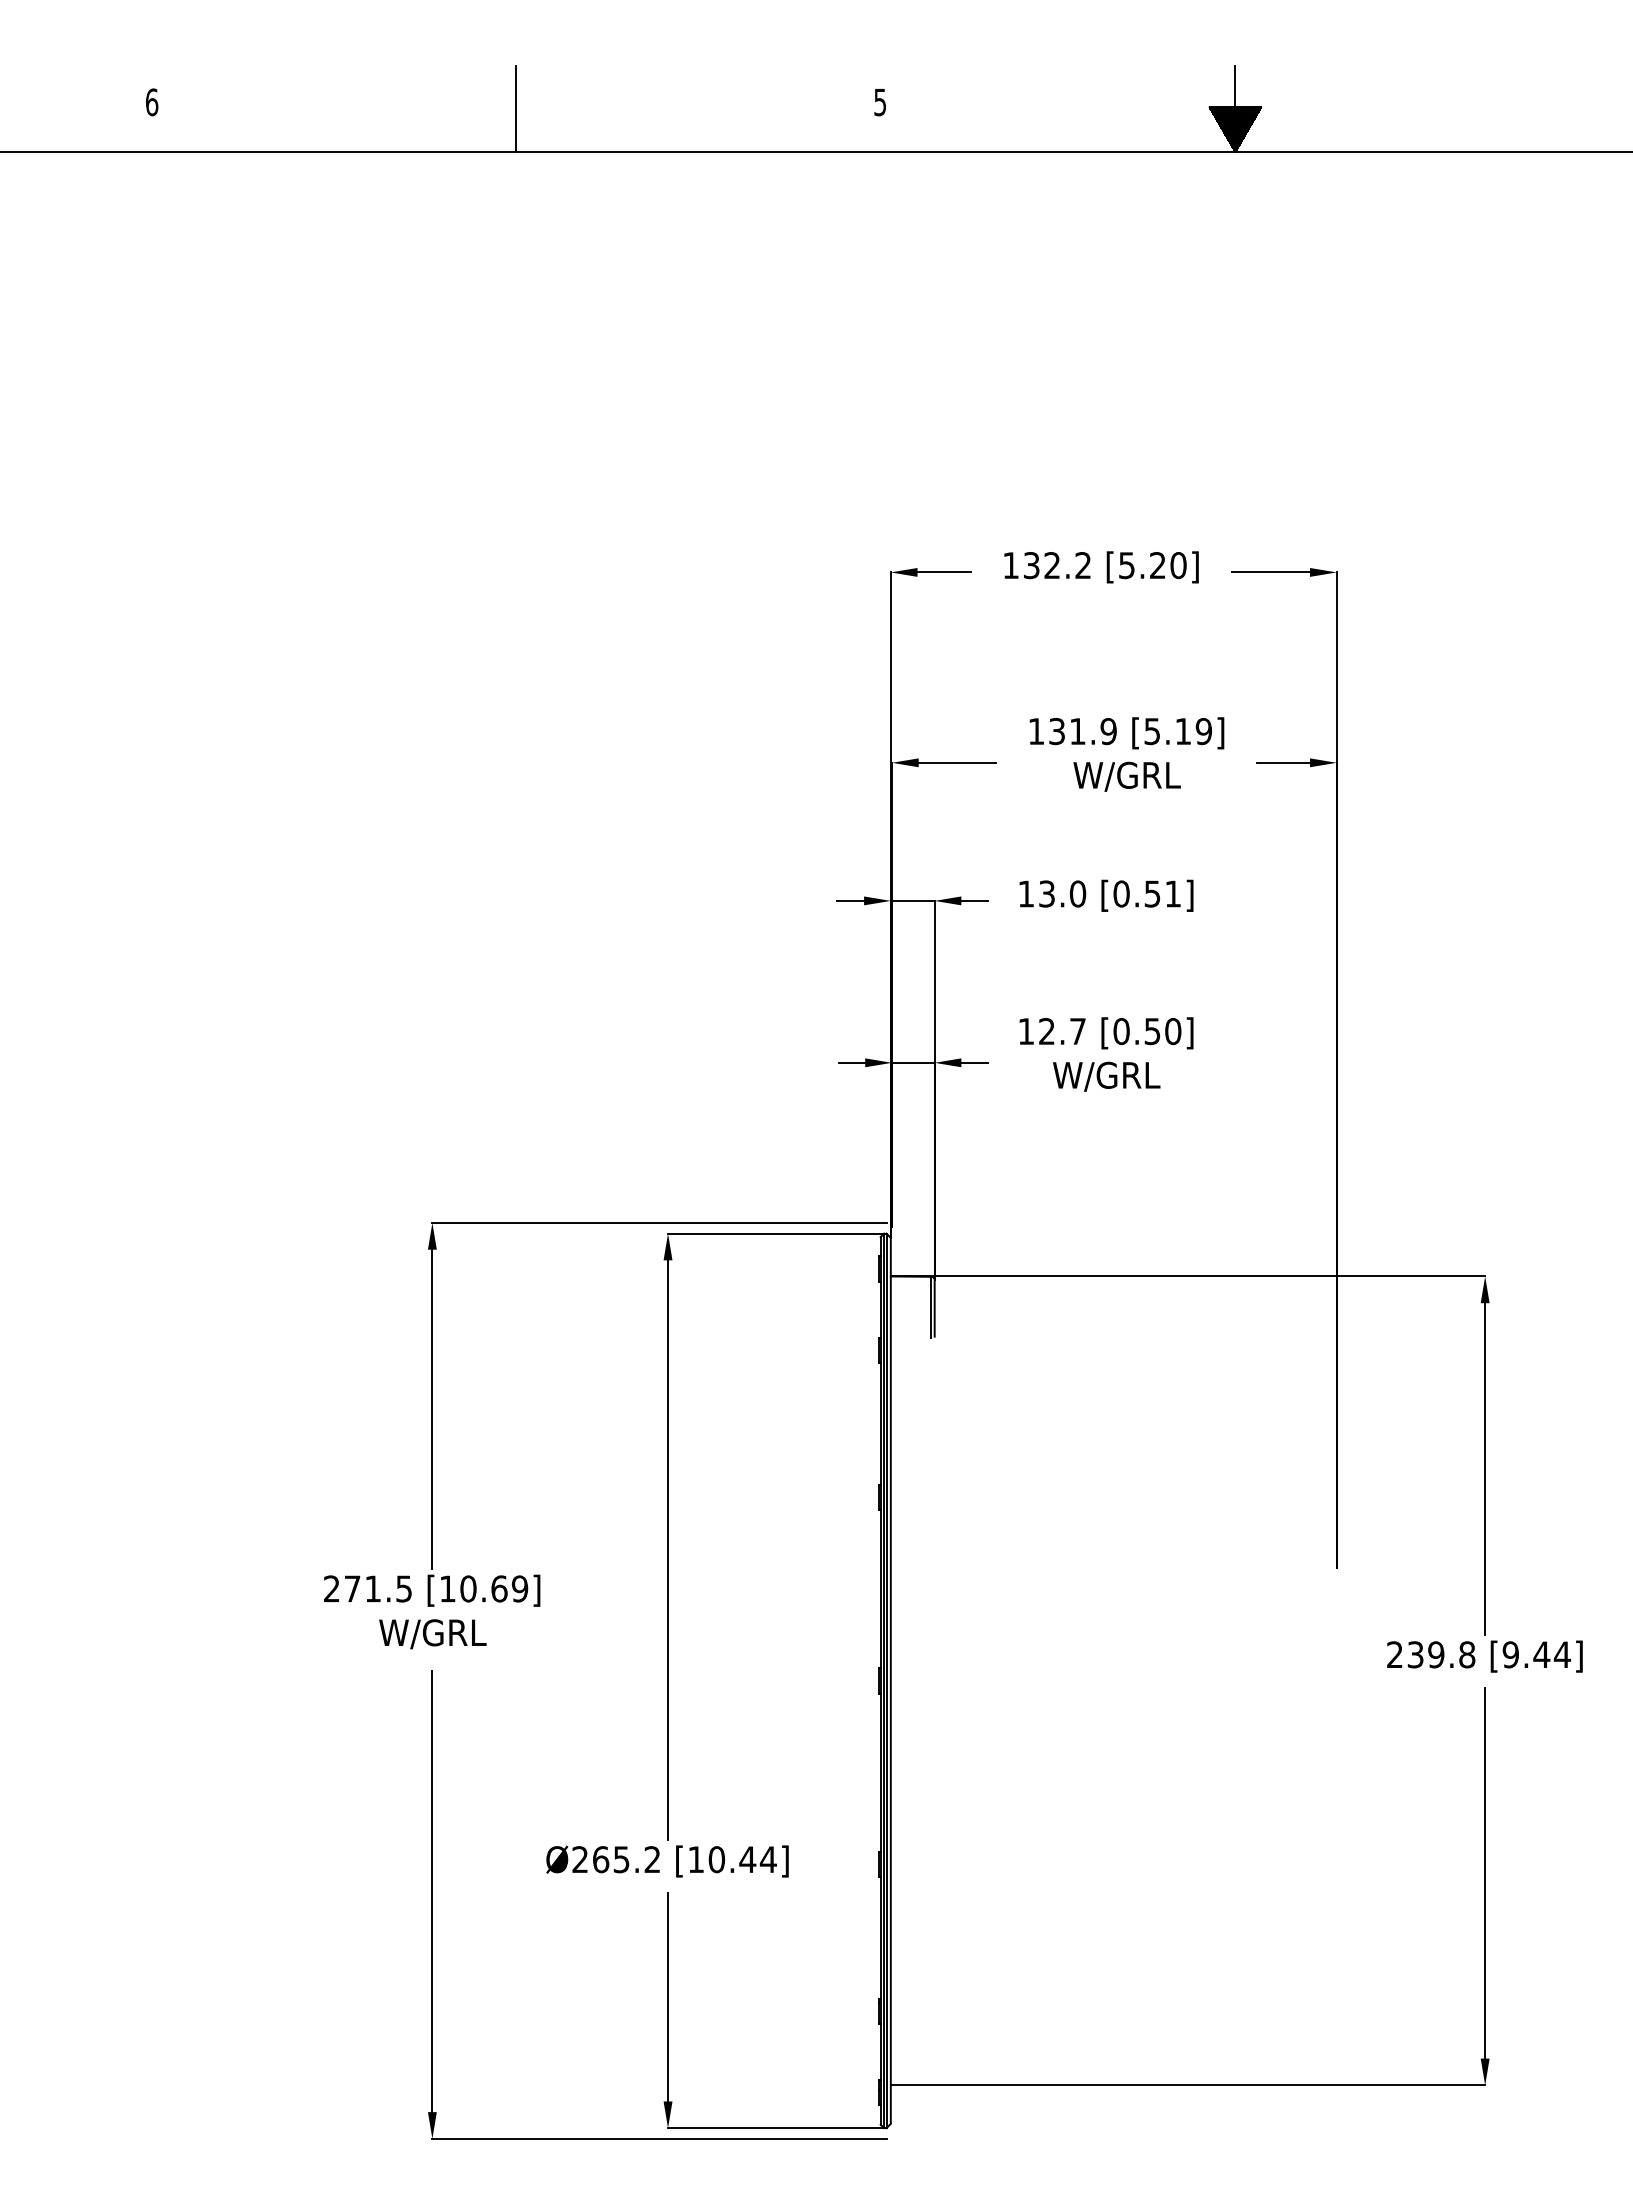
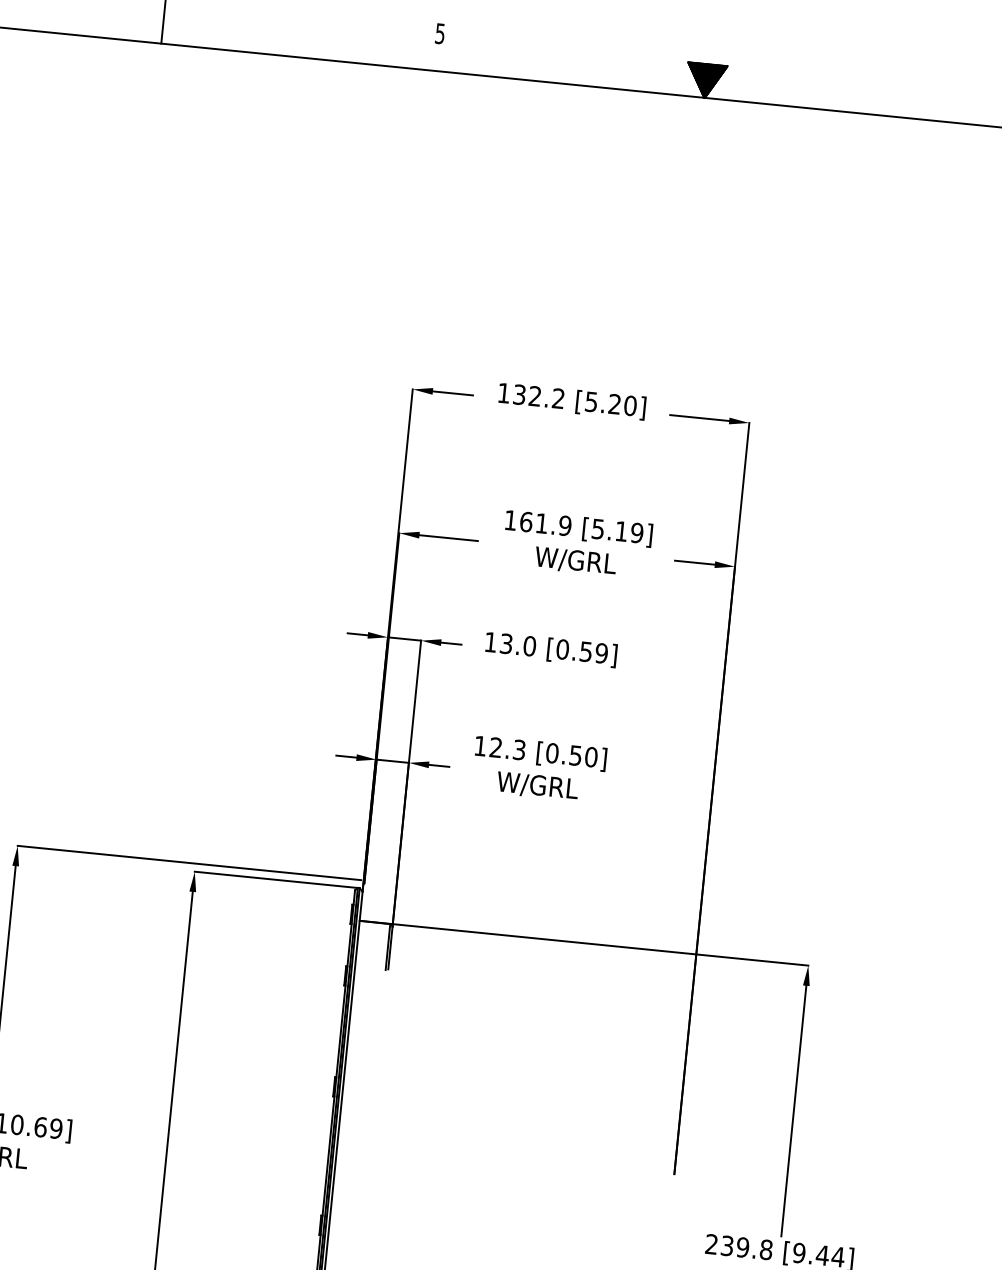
line: (1235, 86) -> (709, 48), removed
text: (1057, 731) -> (526, 522), 131.9 -> 161.9
text: (1173, 893) -> (601, 653), [0.51] -> [0.59]
text: (1077, 1031) -> (519, 749), 12.7 -> 12.3

